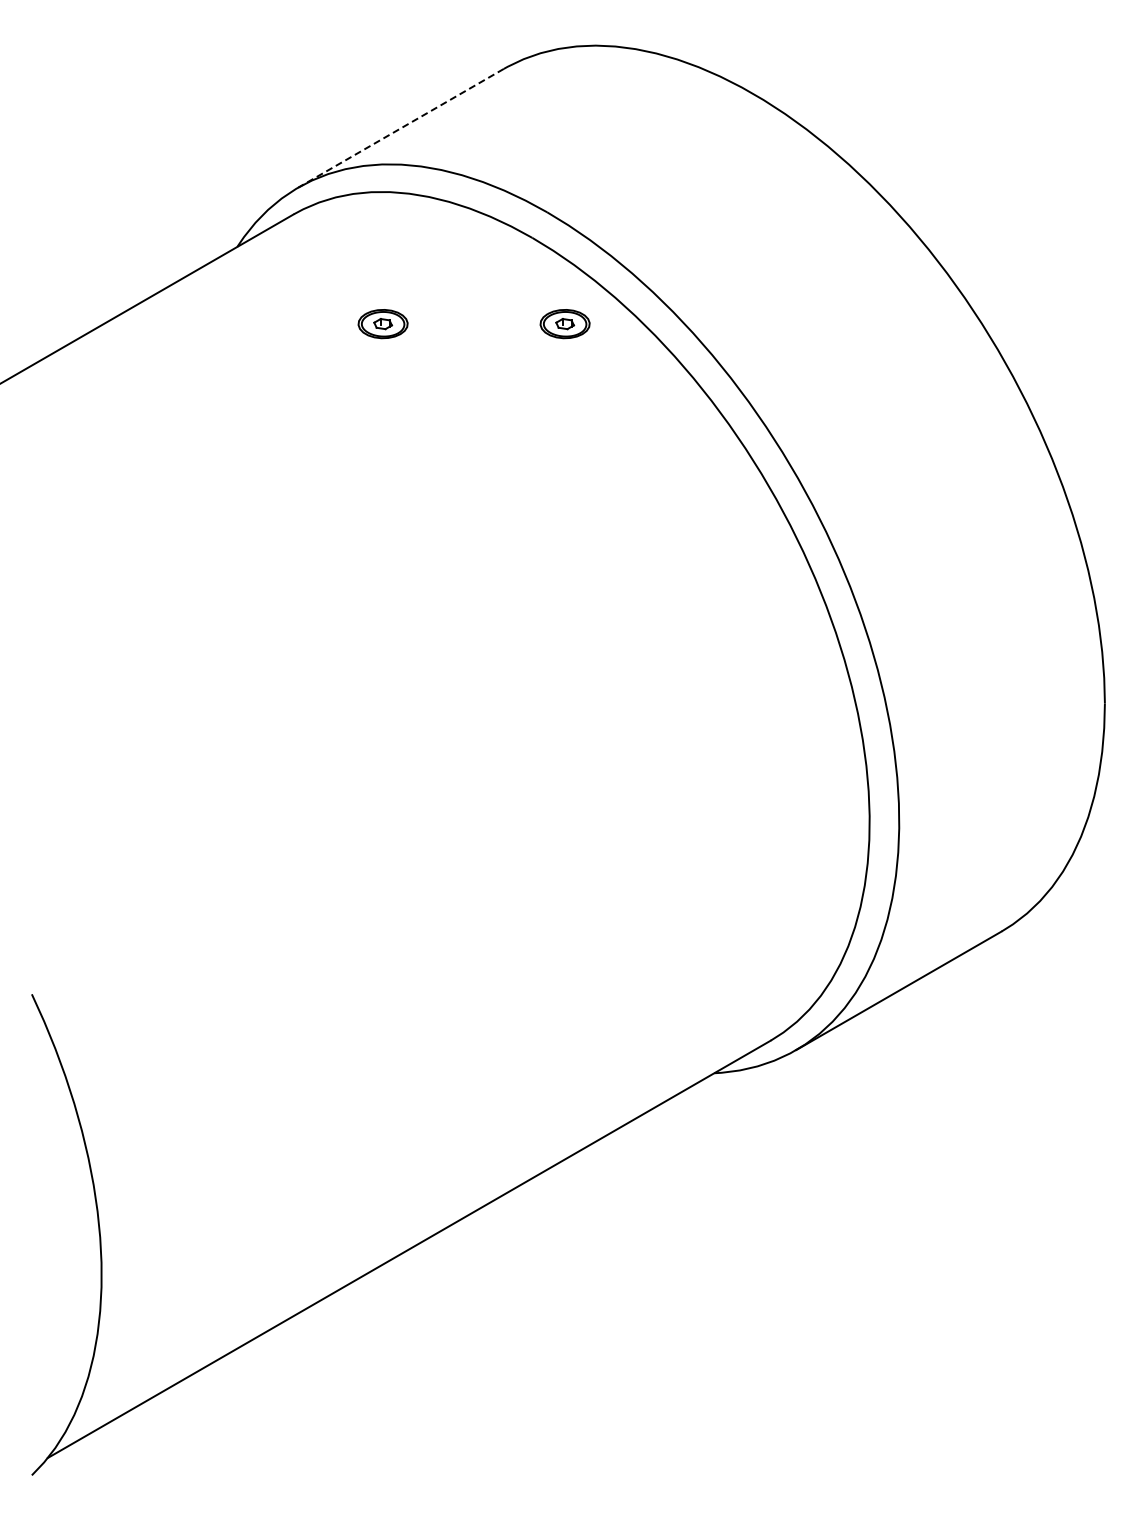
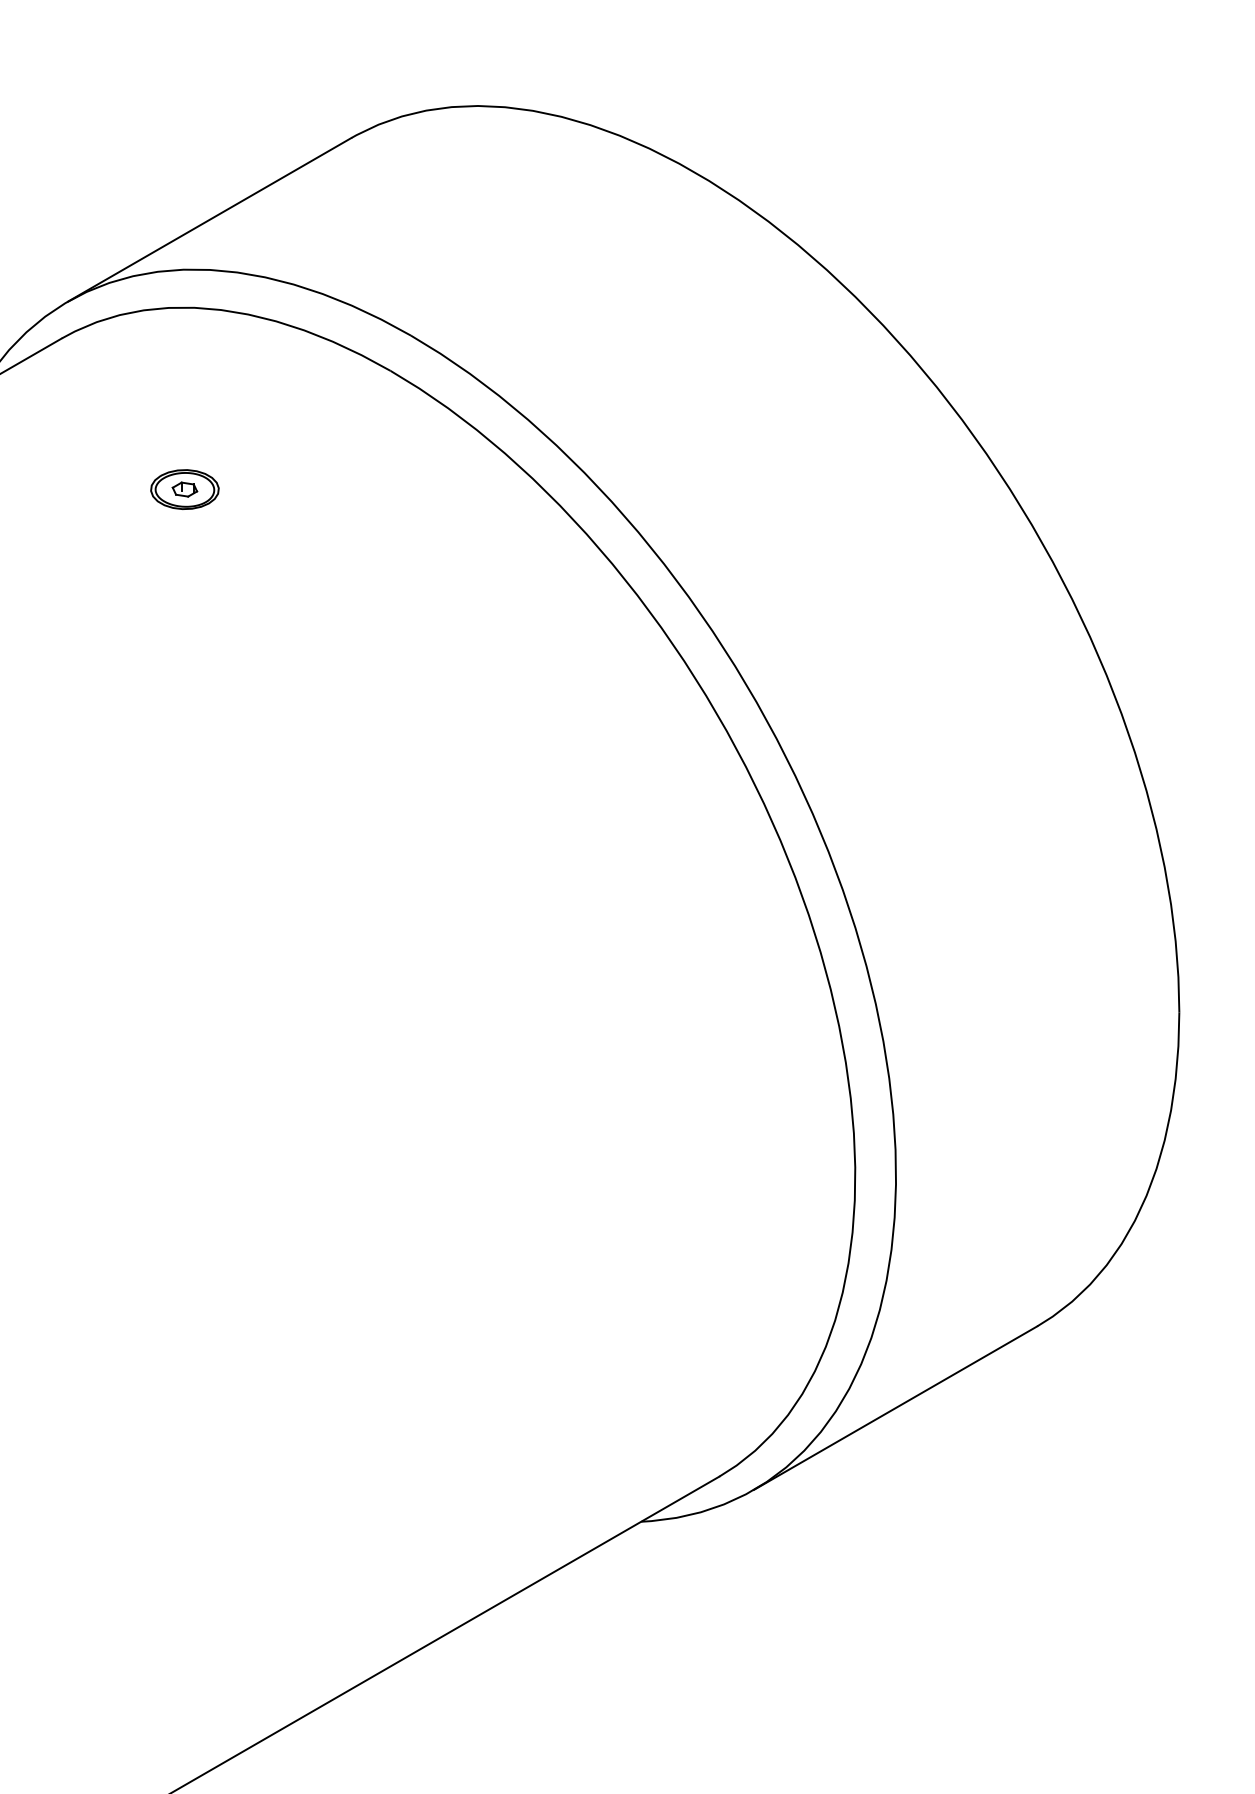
line: (401, 128) -> (210, 220), dashed -> solid
part: (564, 324) -> (434, 490), removed

